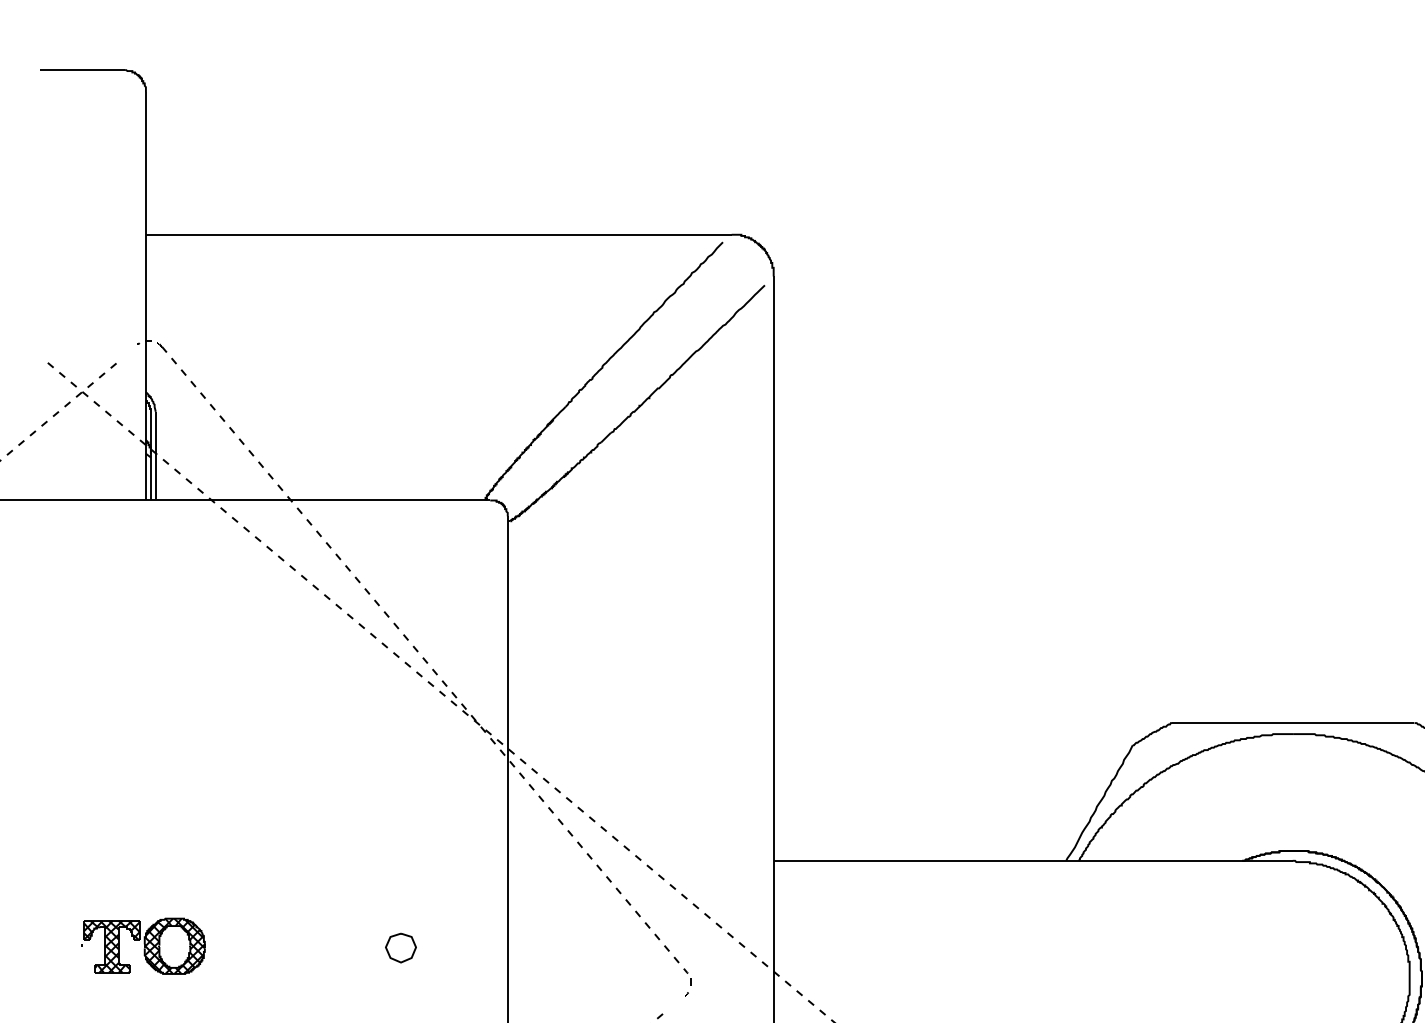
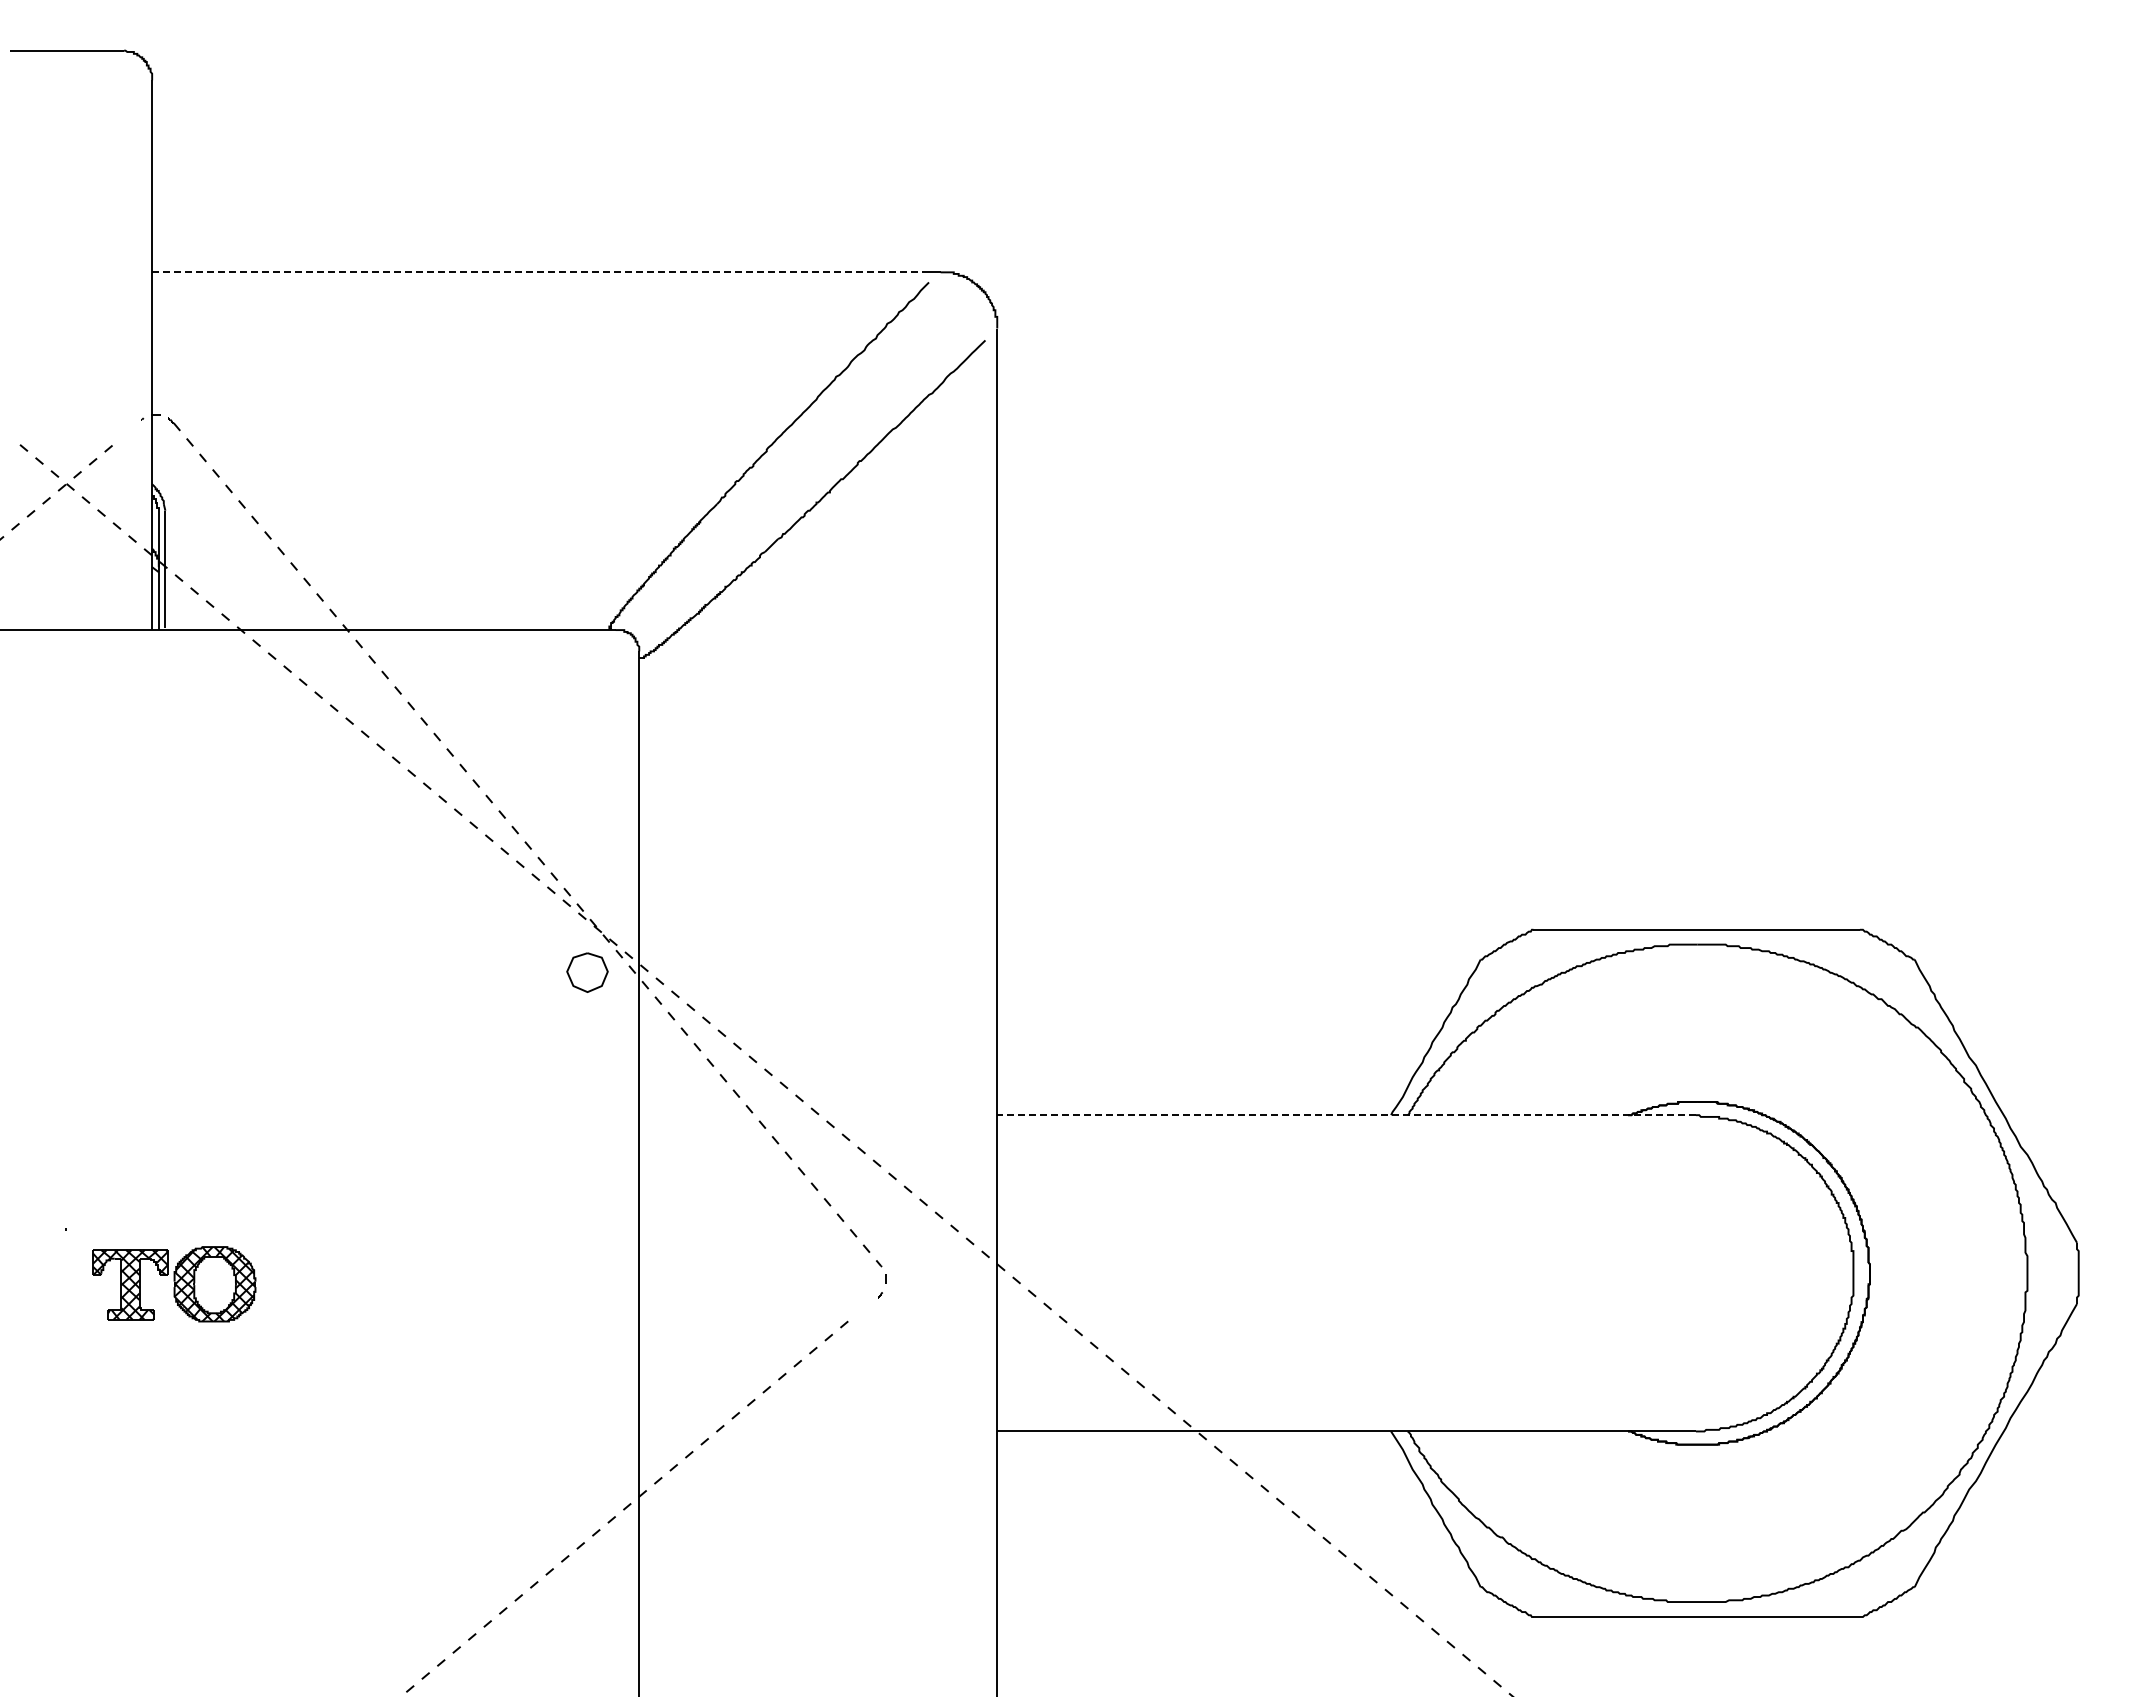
line: (435, 234) -> (541, 272), solid -> dashed
line: (1033, 861) -> (1346, 1115), solid -> dashed
part: (144, 946) -> (174, 1284), moved
part: (400, 947) -> (587, 972), moved

